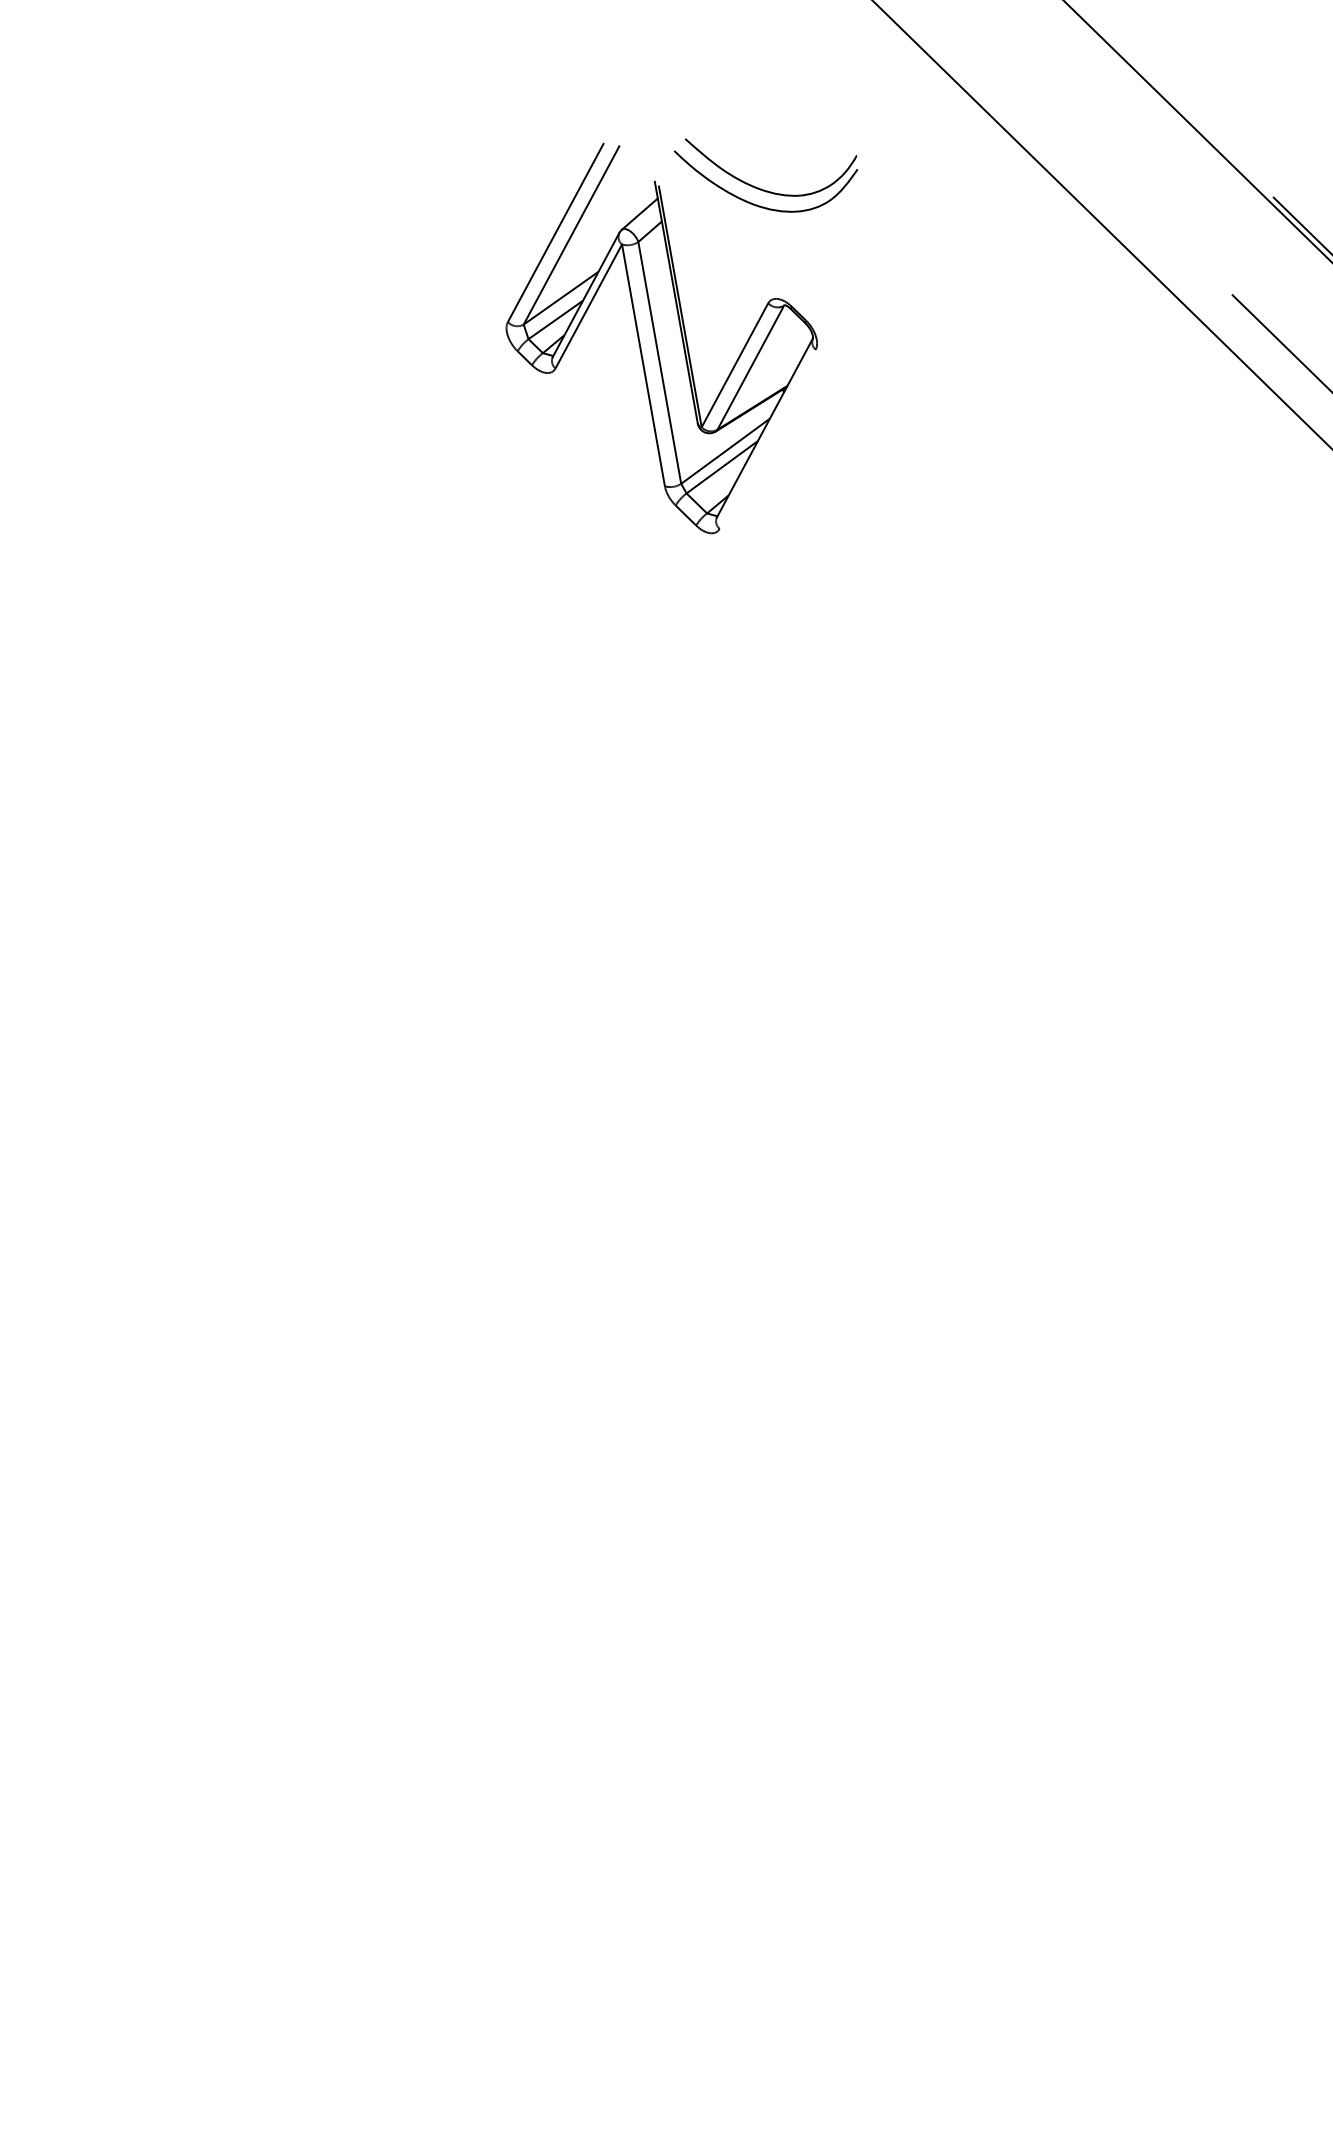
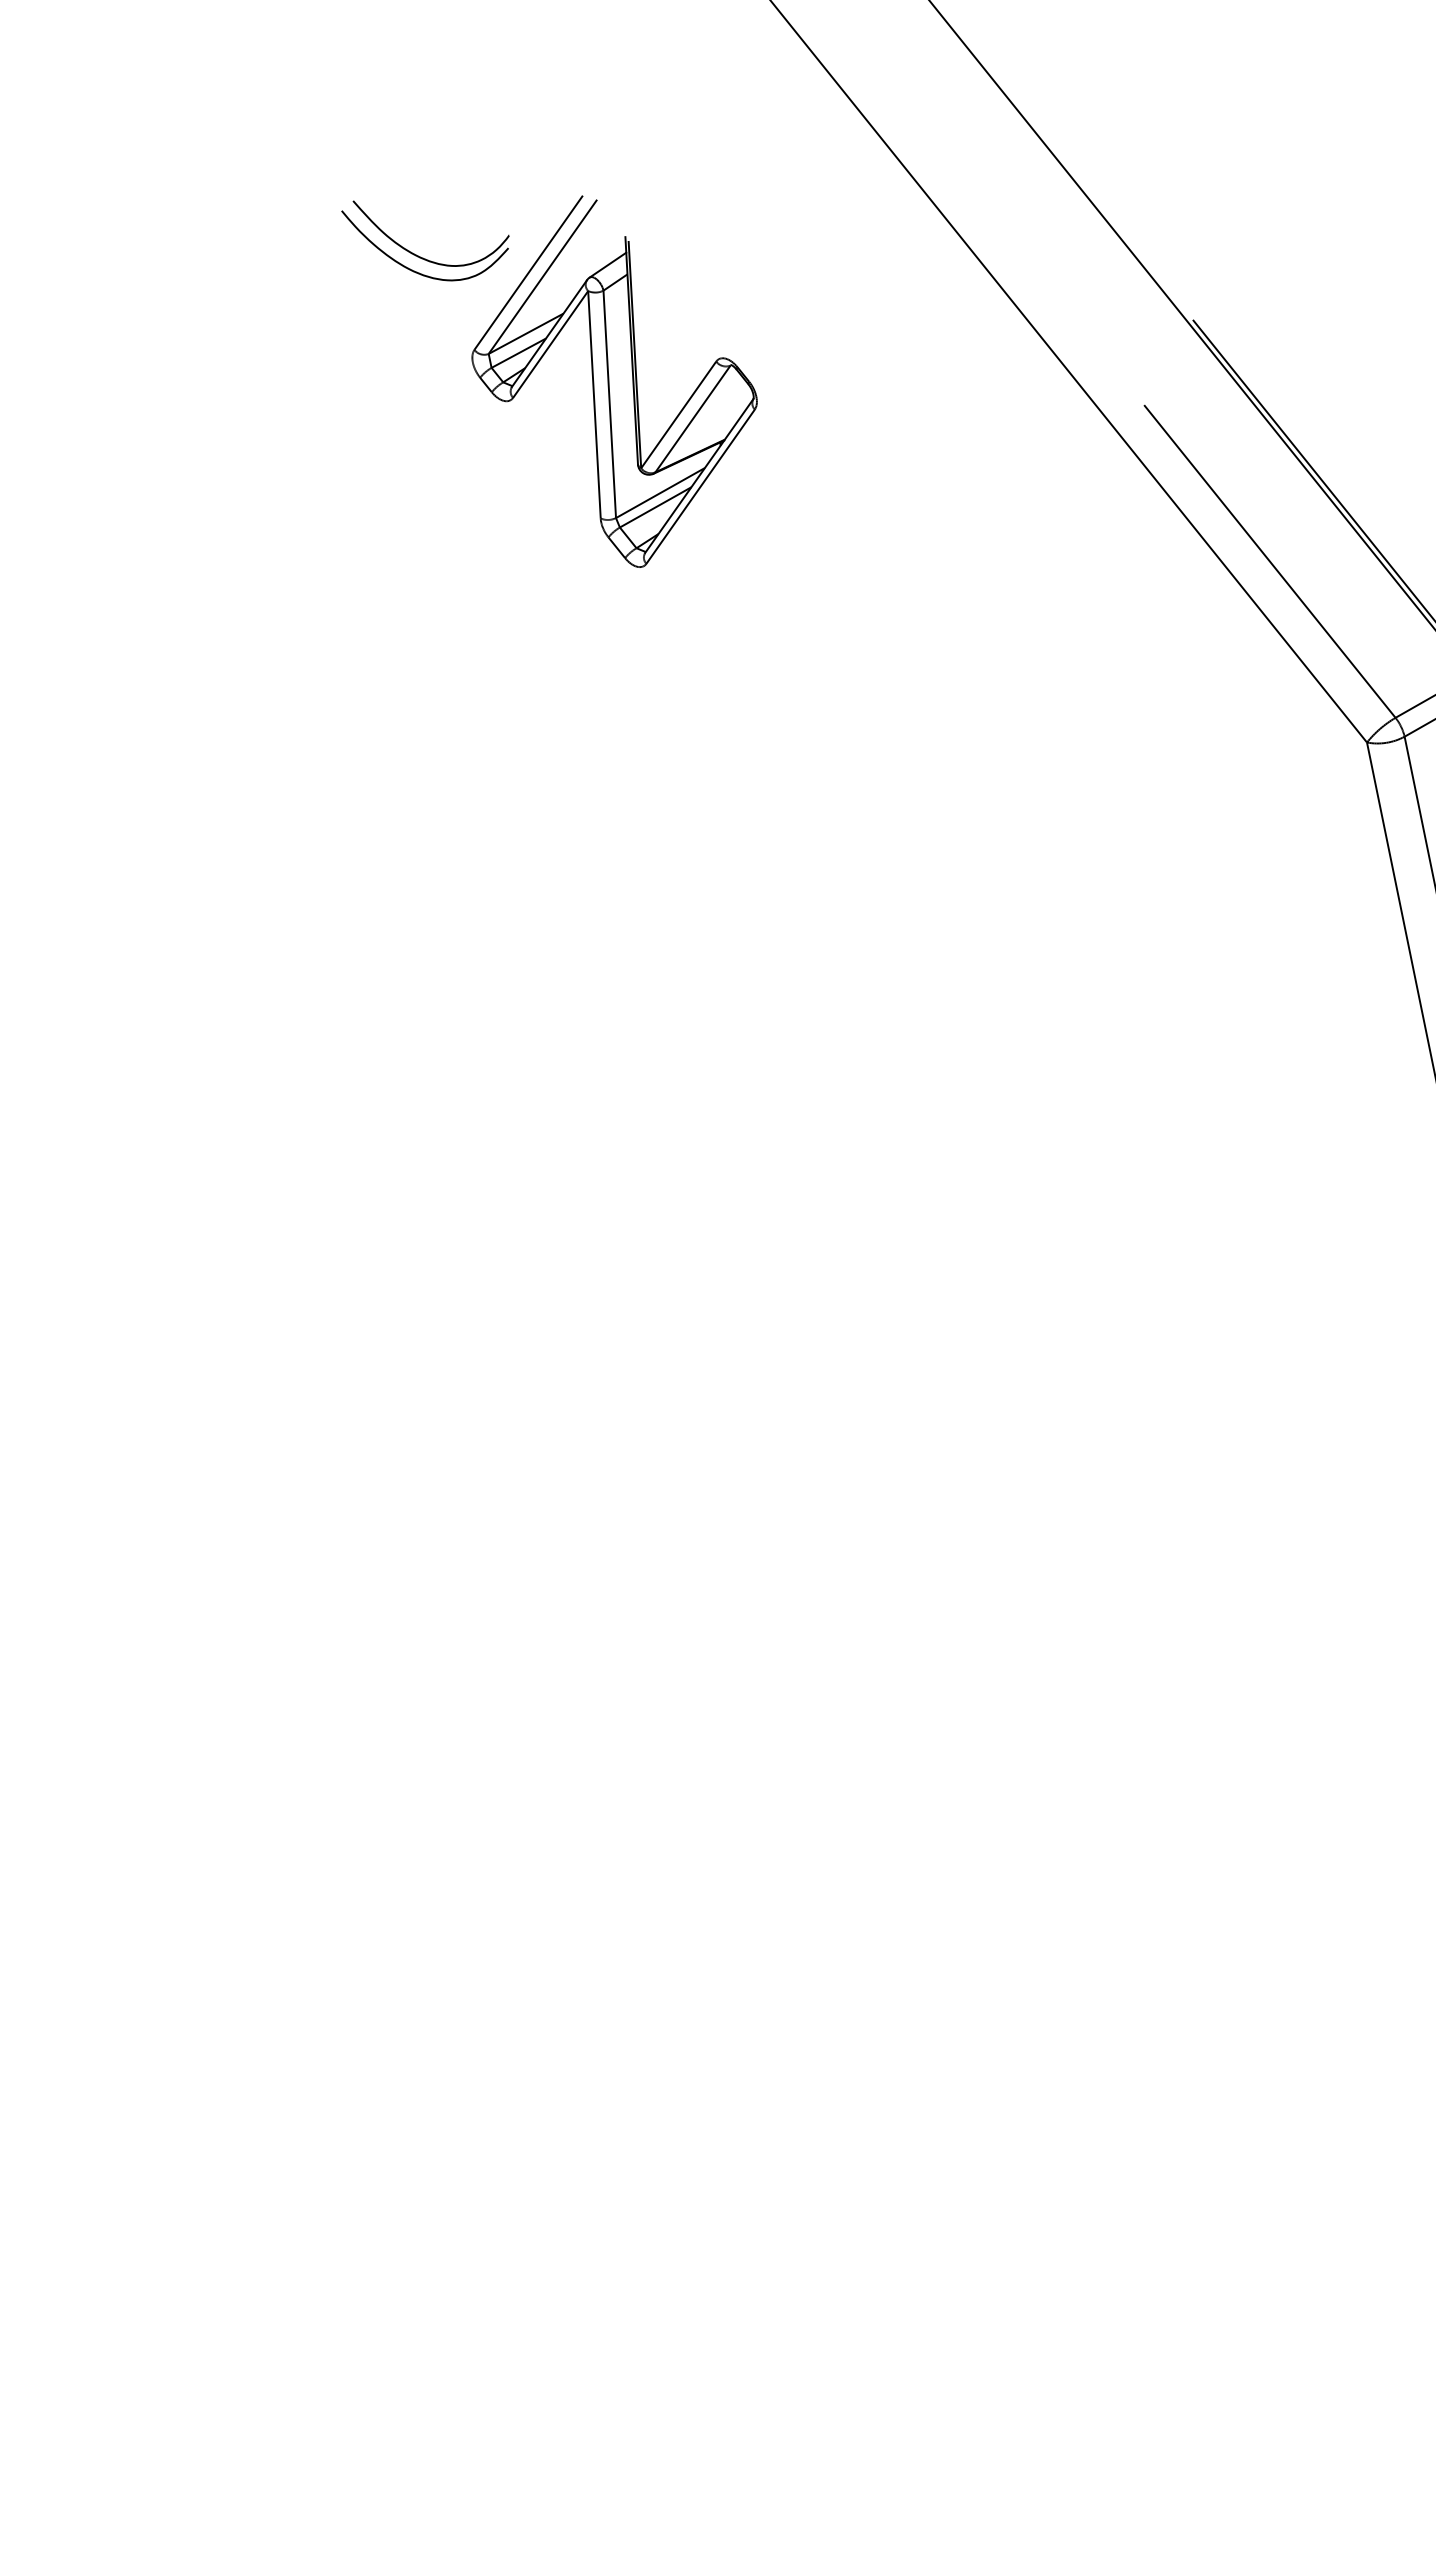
part: (762, 188) -> (418, 255), moved
line: (767, 439) -> (700, 486), added

